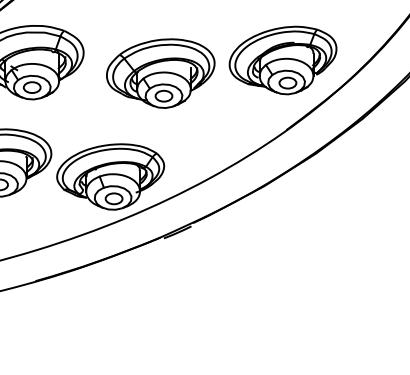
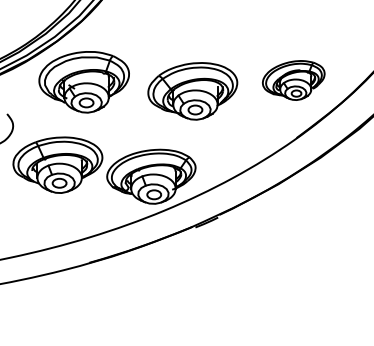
part: (282, 60) -> (293, 80), size x0.7

